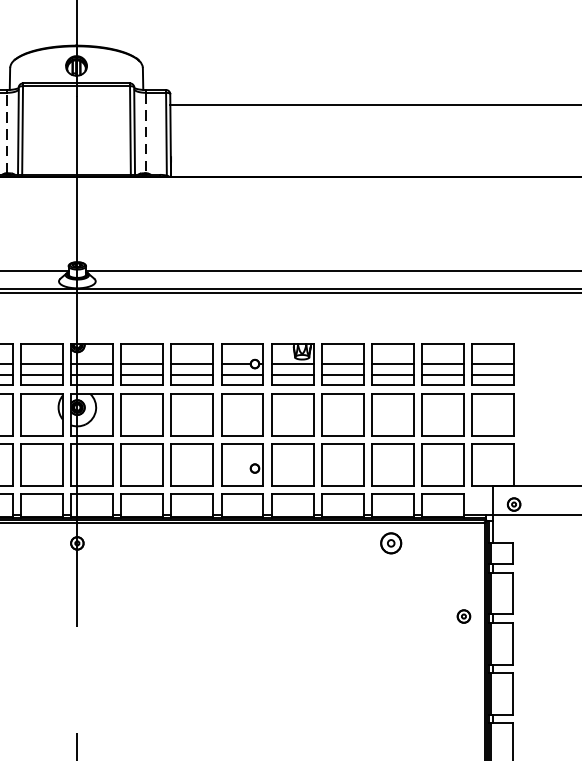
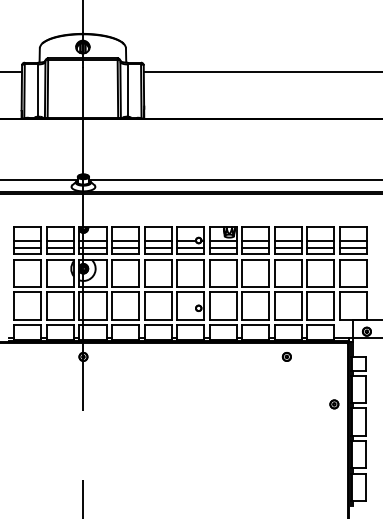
line: (6, 132) -> (37, 90), dashed -> solid
line: (146, 134) -> (128, 91), dashed -> solid
part: (390, 542) -> (286, 356), size x0.62

